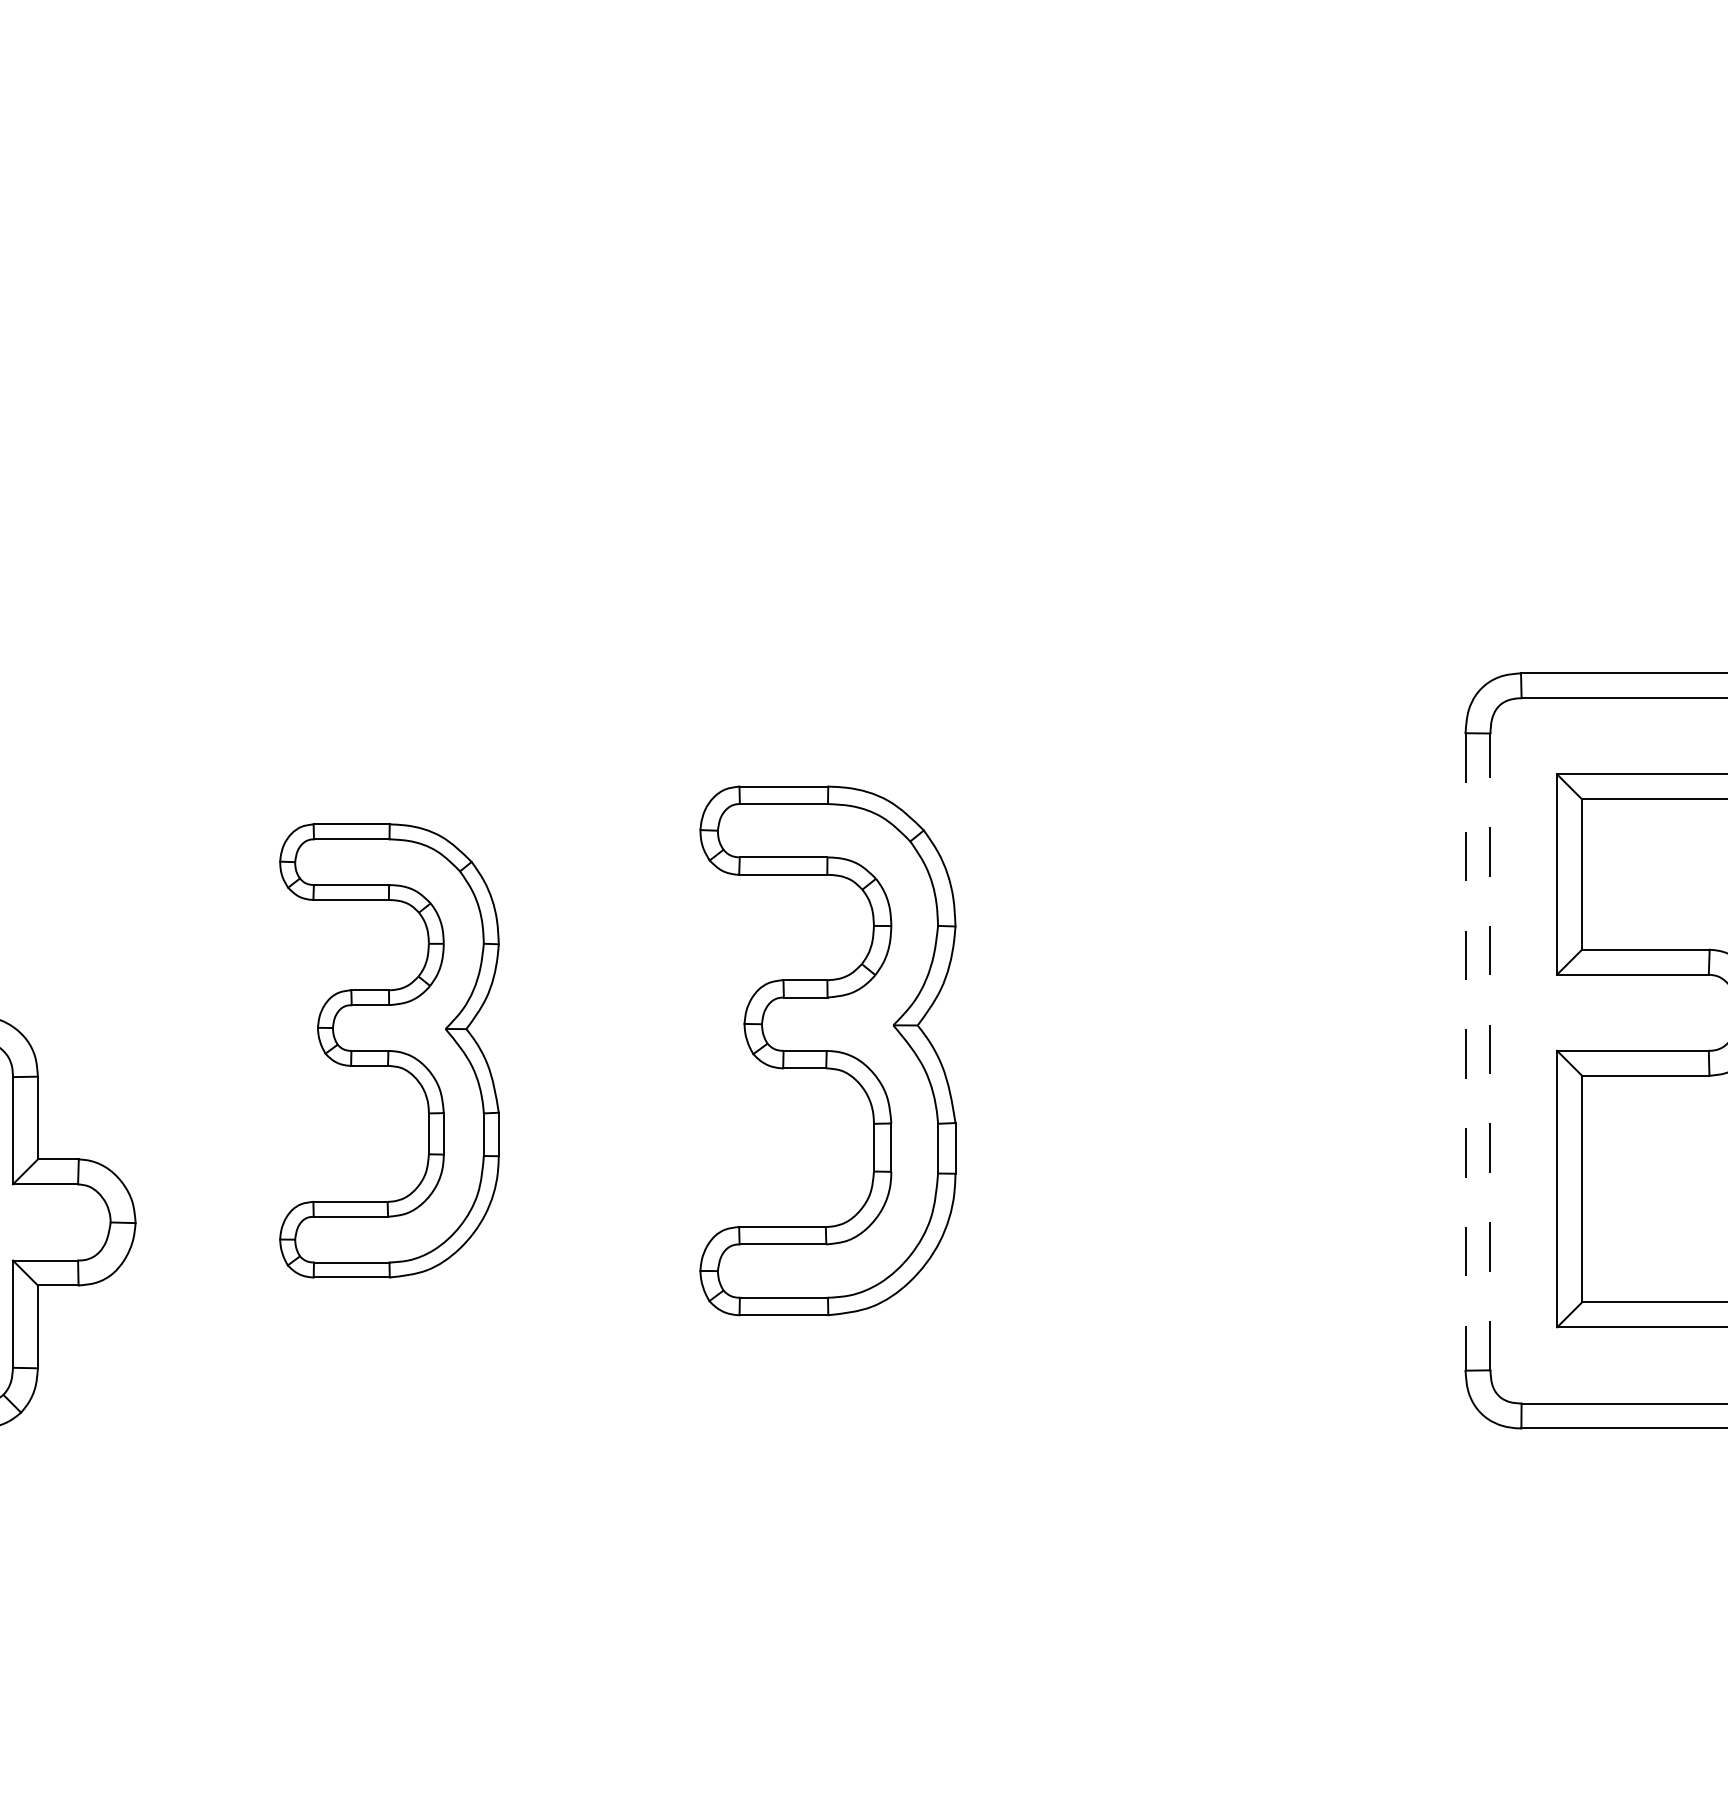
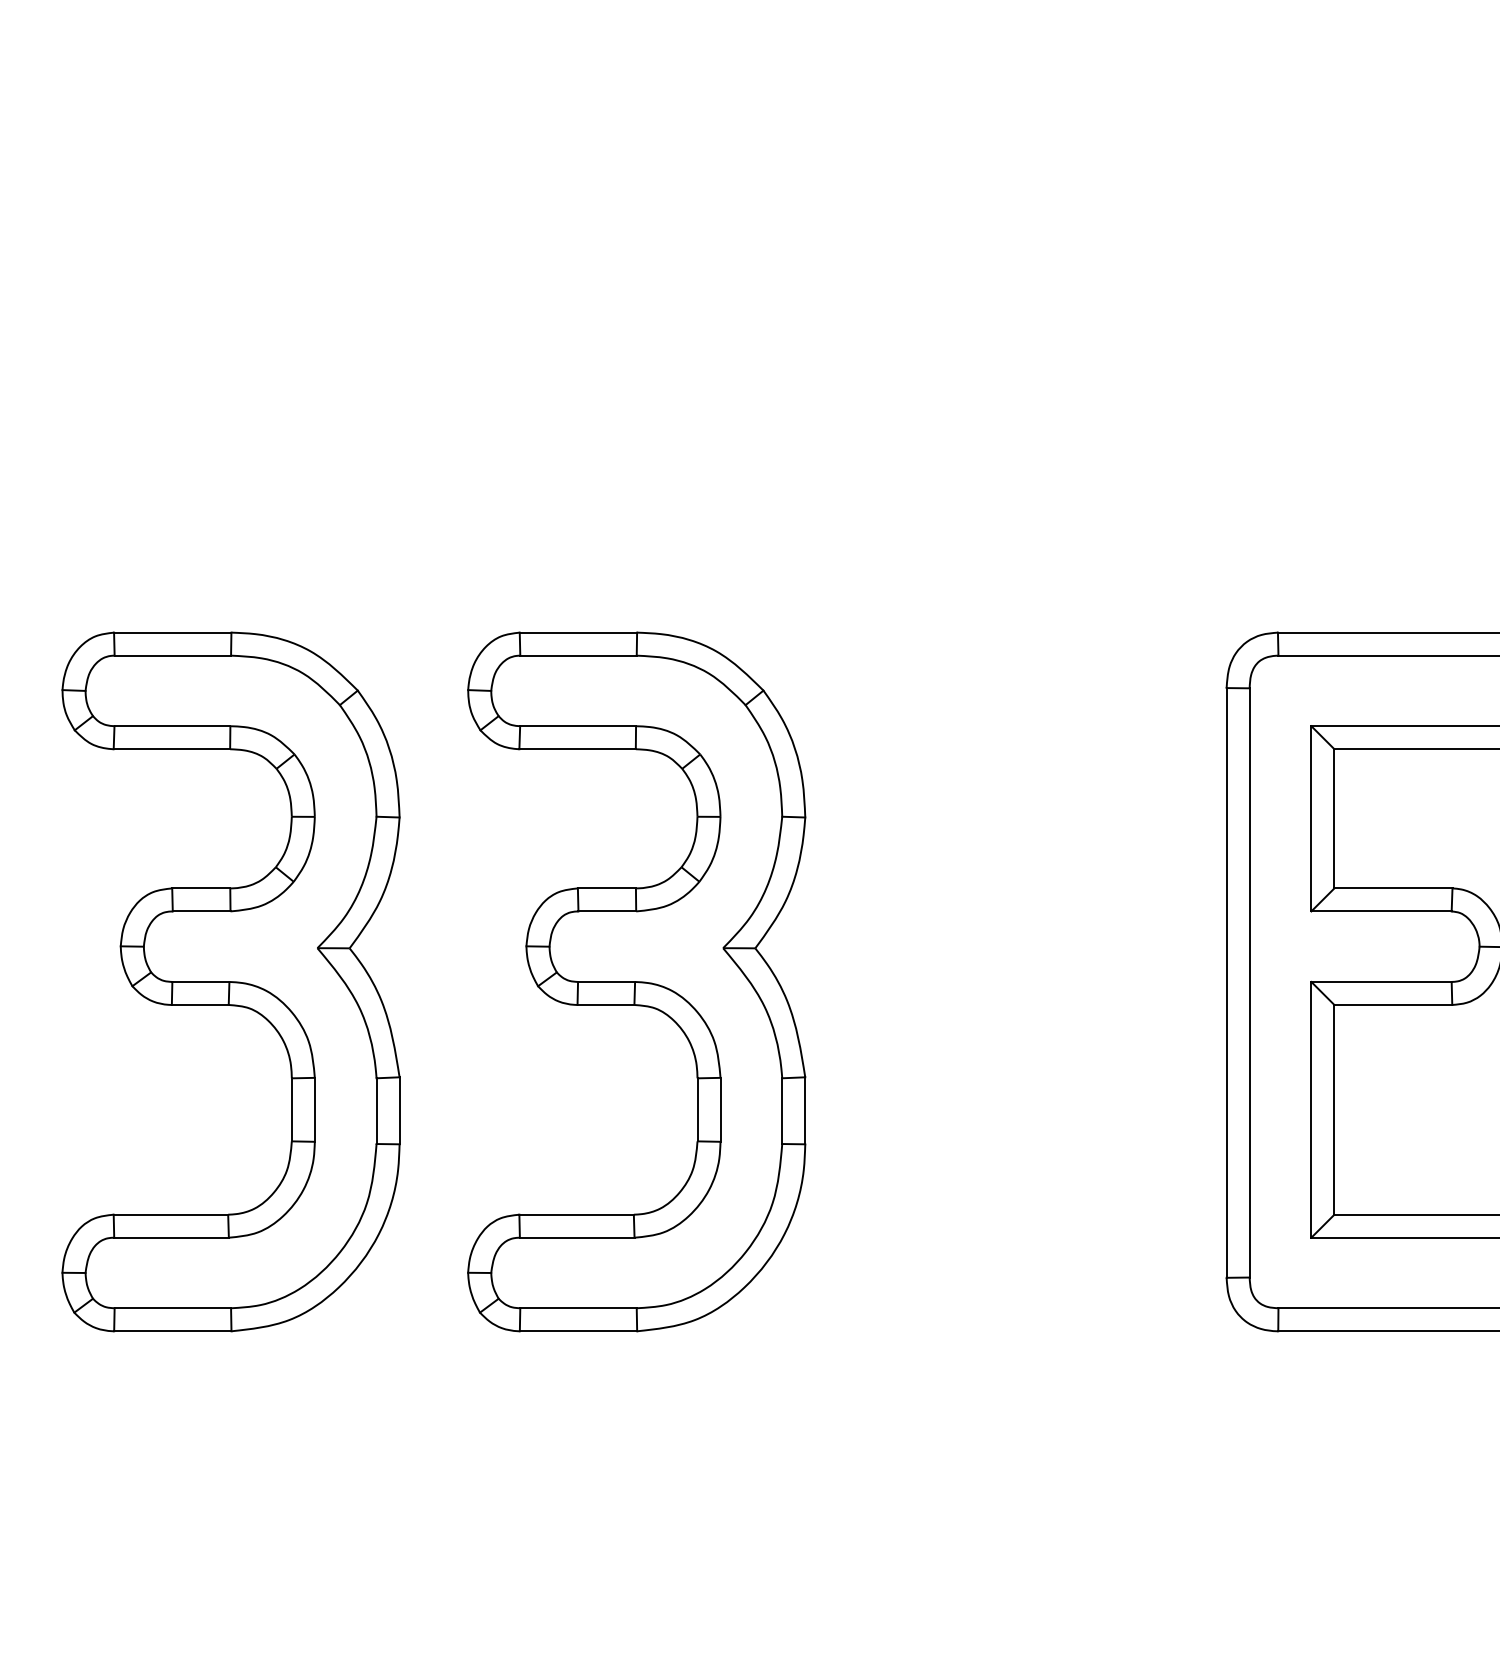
part: (389, 1050) -> (231, 981), size x1.67
part: (827, 1050) -> (636, 981), size x1.43
line: (1465, 1051) -> (1226, 982), dashed -> solid
line: (1490, 1051) -> (1249, 982), dashed -> solid

